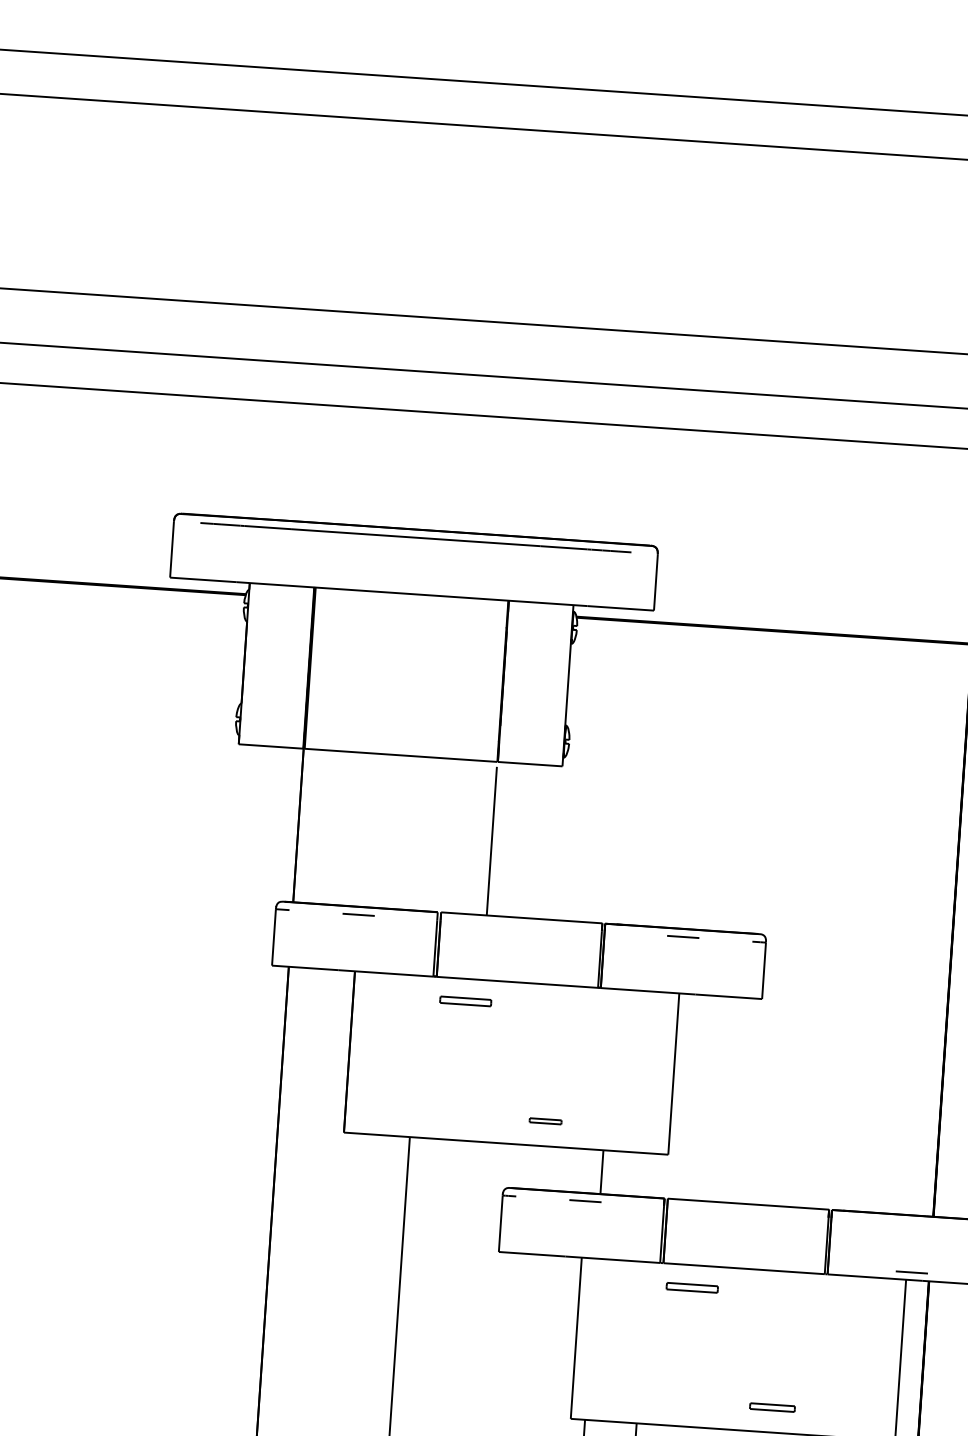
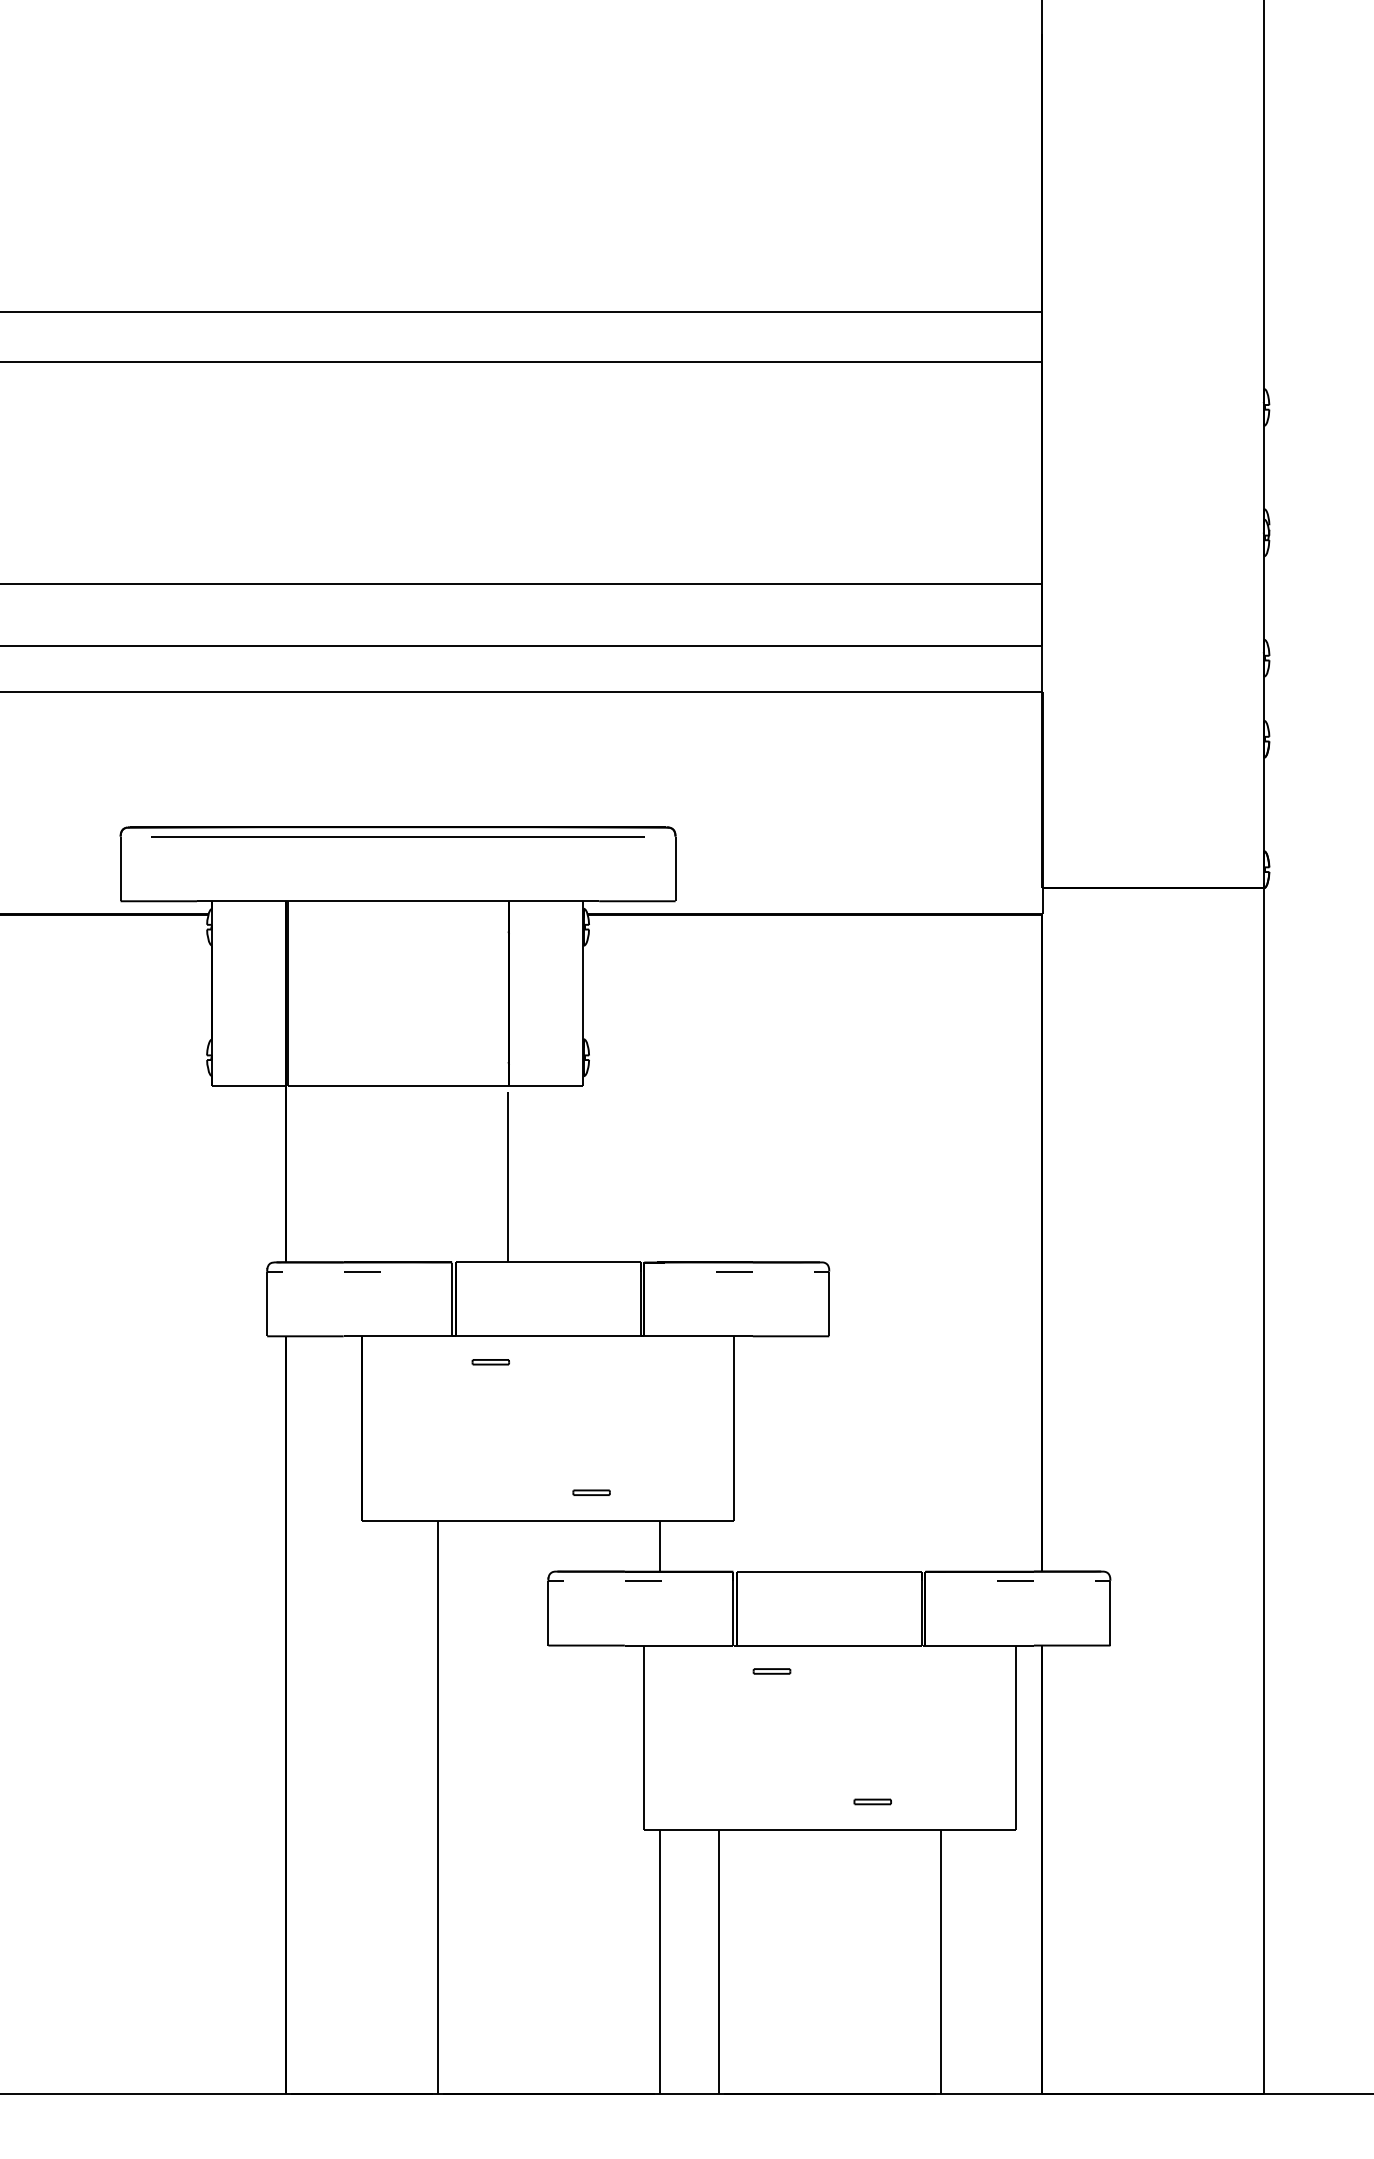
part: (465, 1001) -> (490, 1362), size x0.62
line: (911, 1272) -> (1015, 1580), moved
part: (691, 1287) -> (771, 1671), size x0.62
part: (772, 1407) -> (872, 1801), size x0.71

